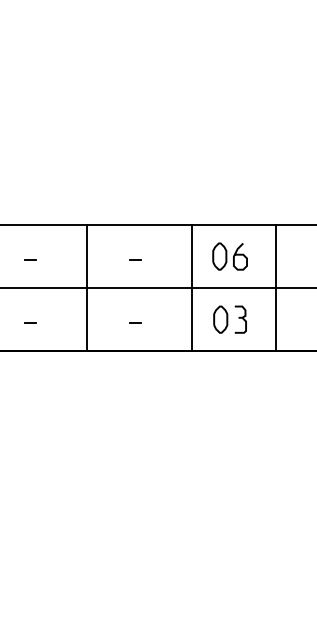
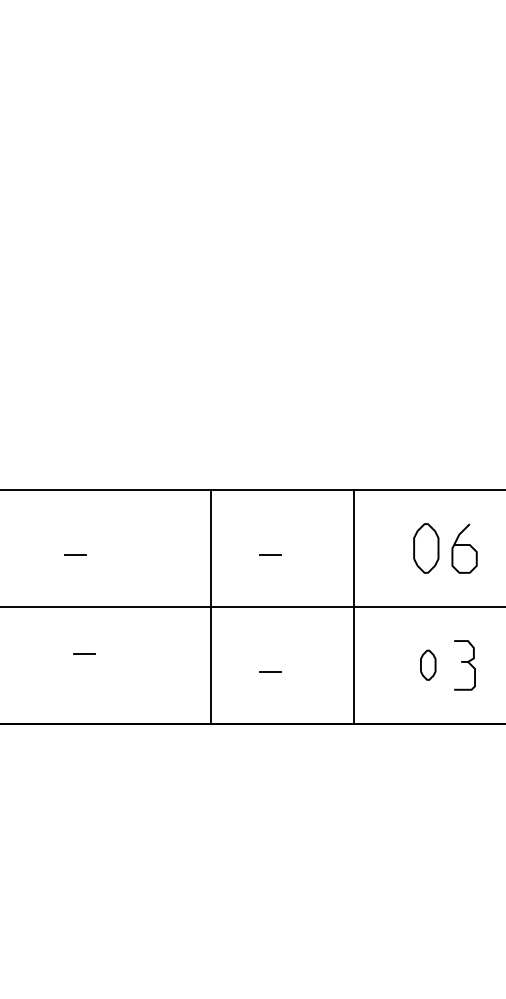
line: (86, 288) -> (210, 607), moved
line: (191, 288) -> (353, 607), moved
part: (220, 319) -> (427, 665), size x0.6
line: (30, 322) -> (84, 652), moved

